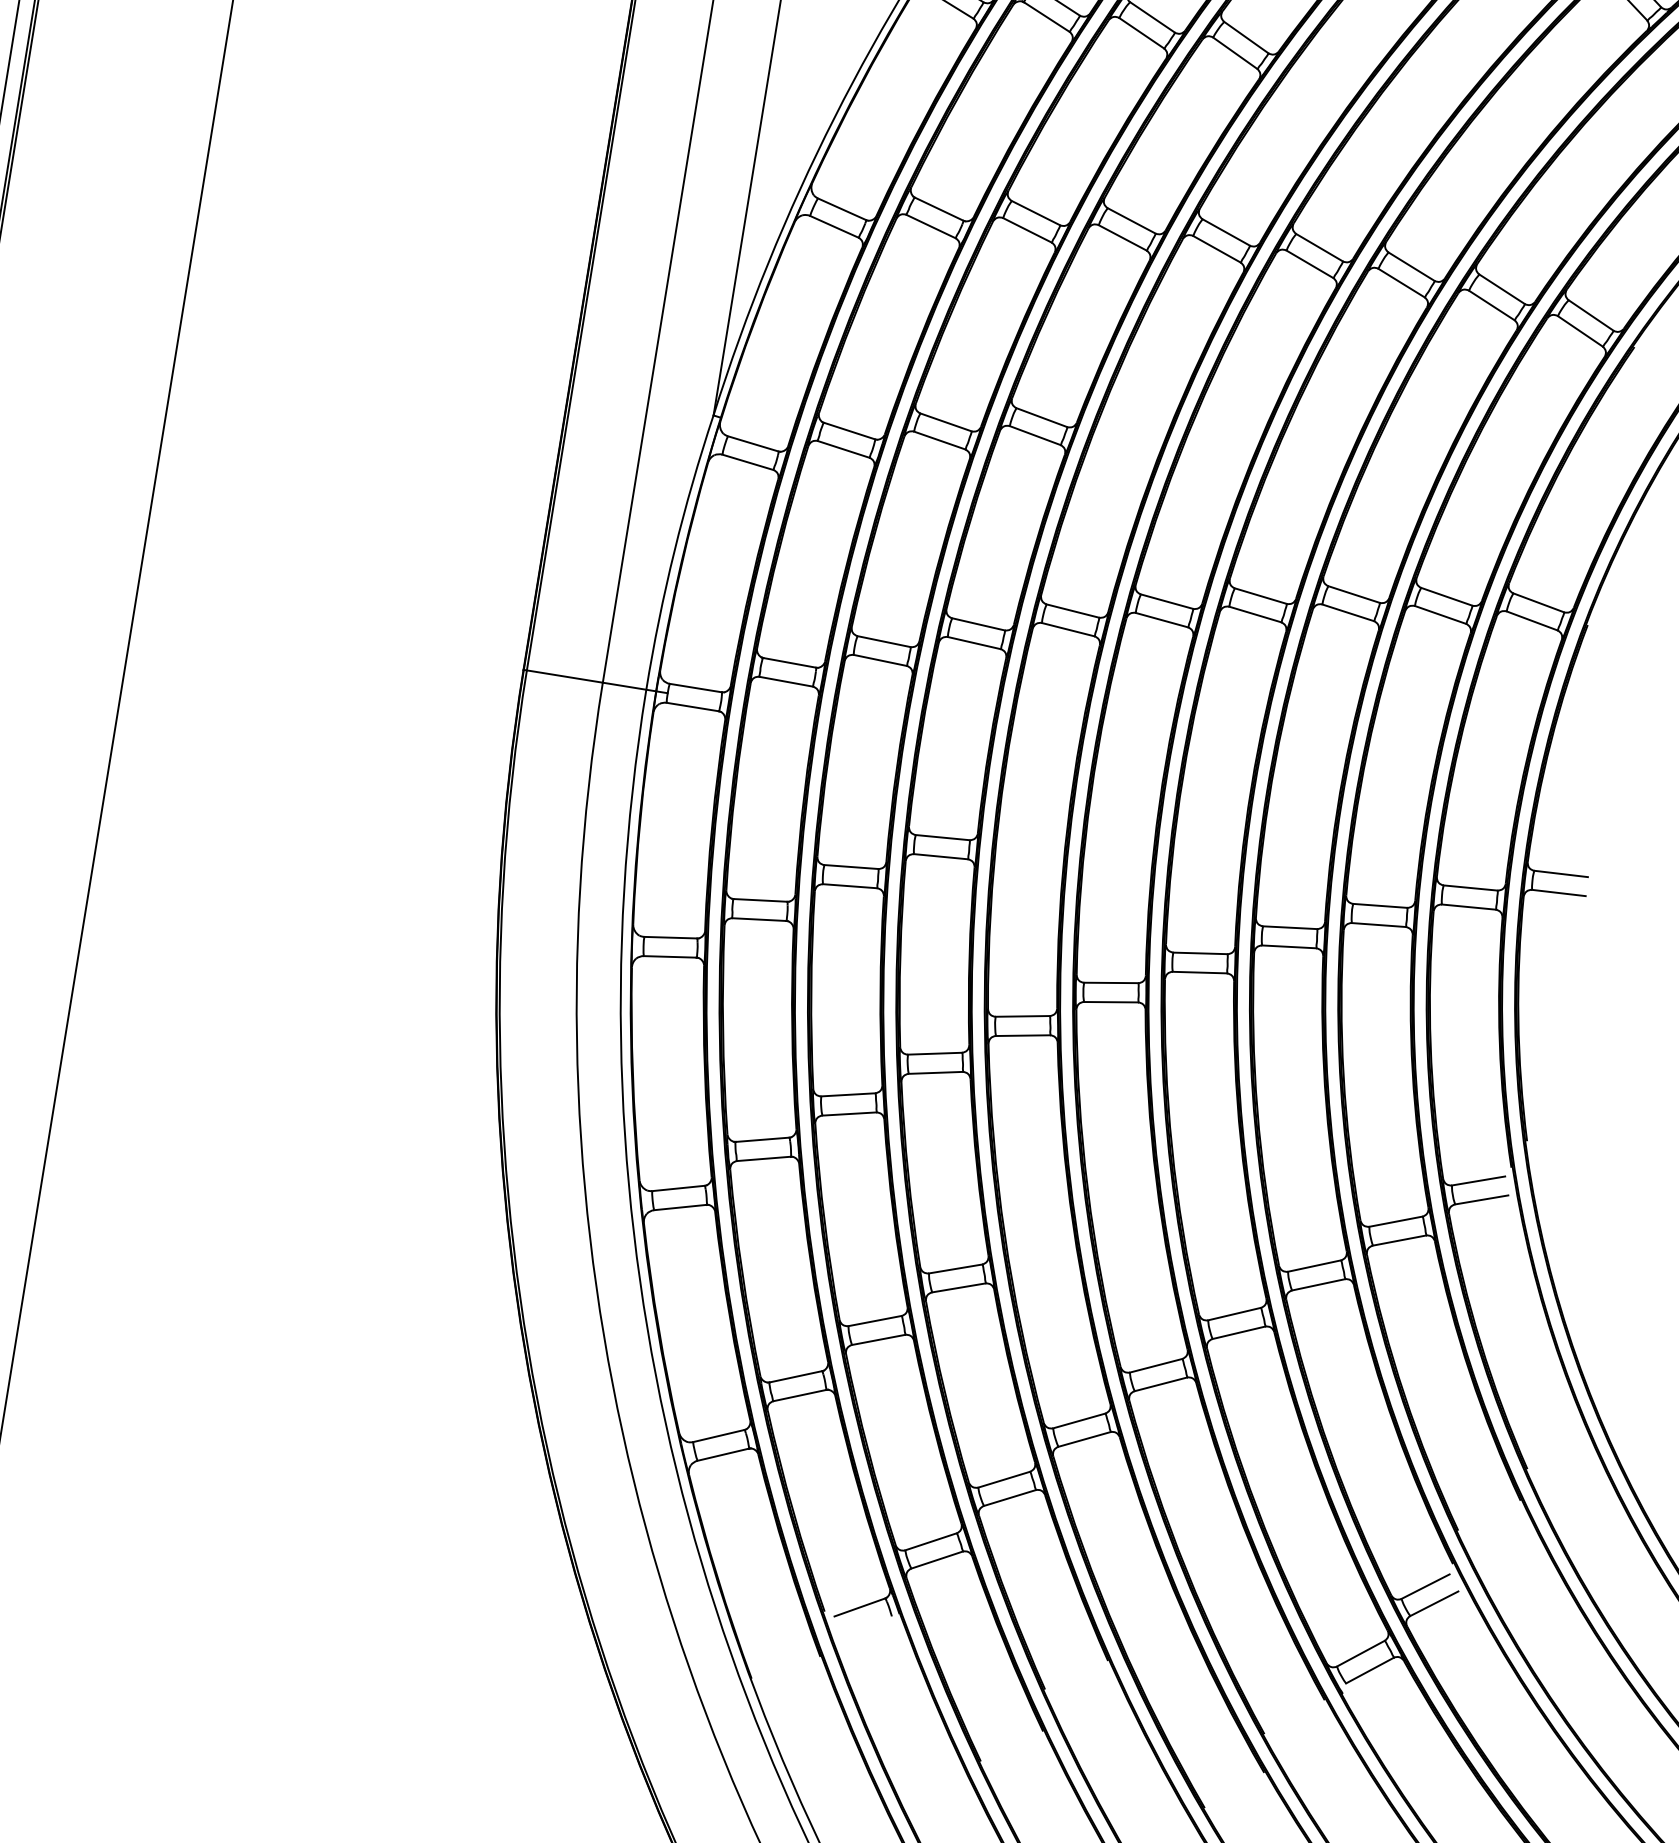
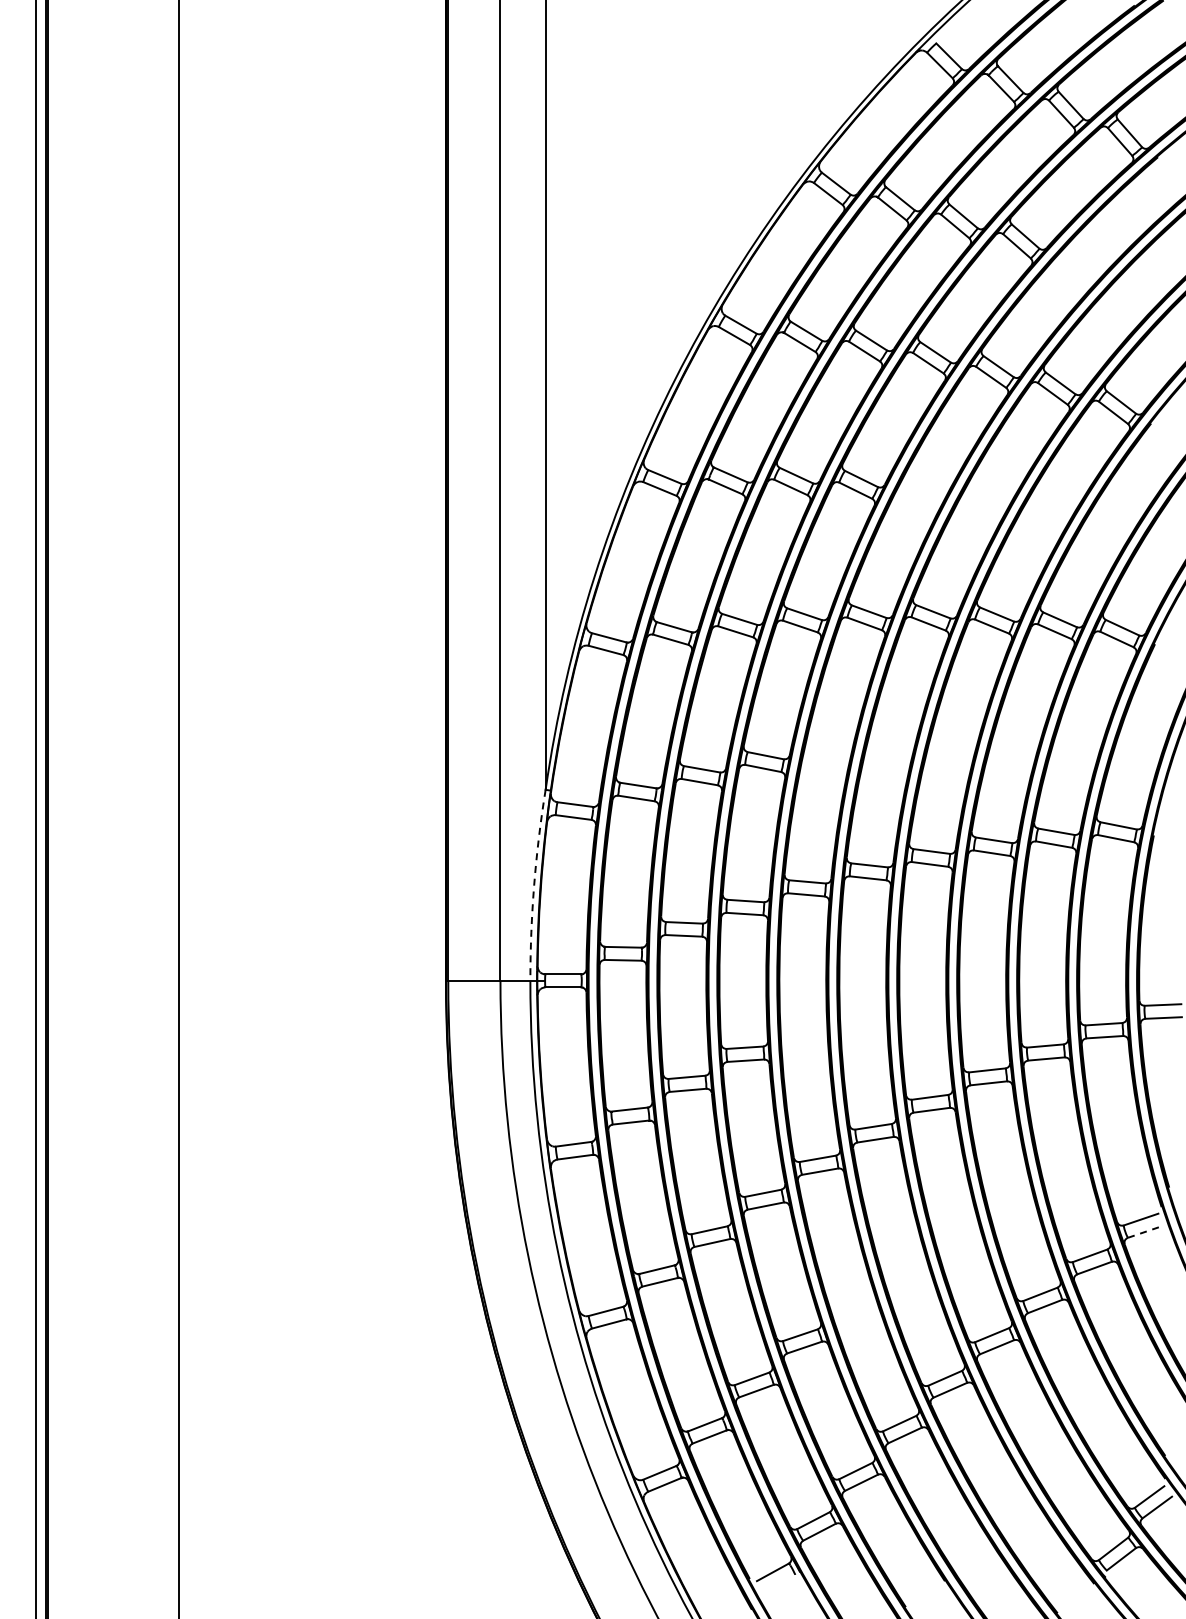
arc: (674, 551) -> (534, 885), solid -> dashed
line: (1482, 1199) -> (1145, 1231), solid -> dashed

